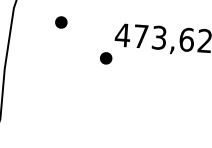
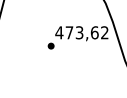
part: (60, 21) -> (24, 27), removed

